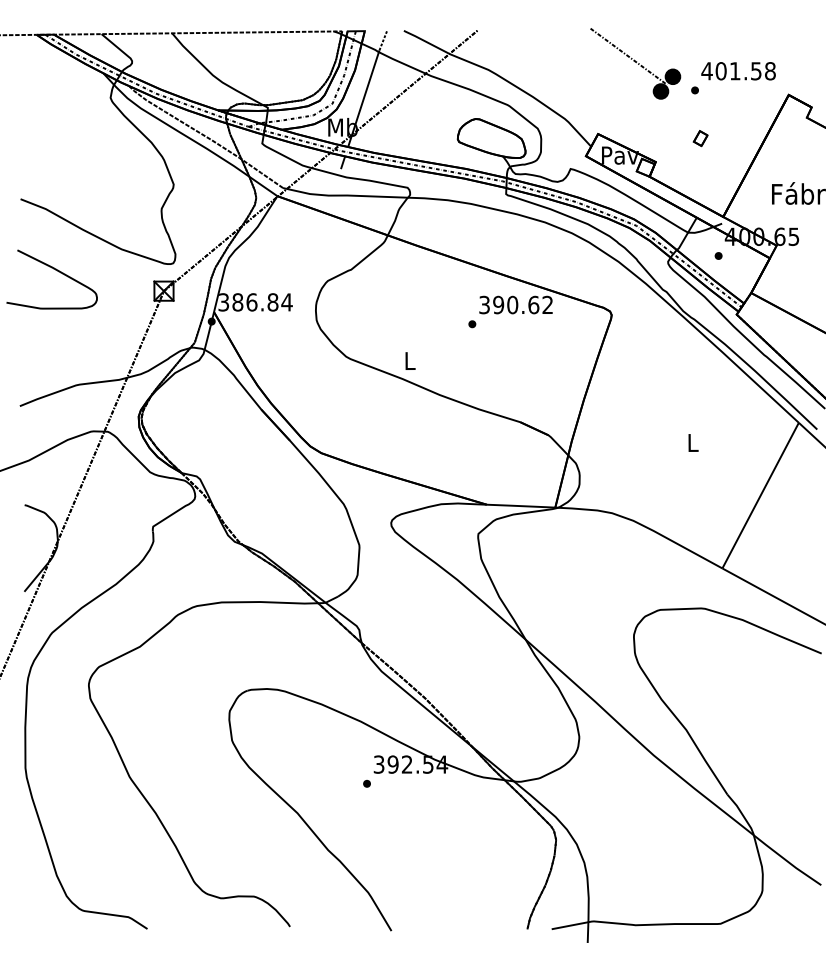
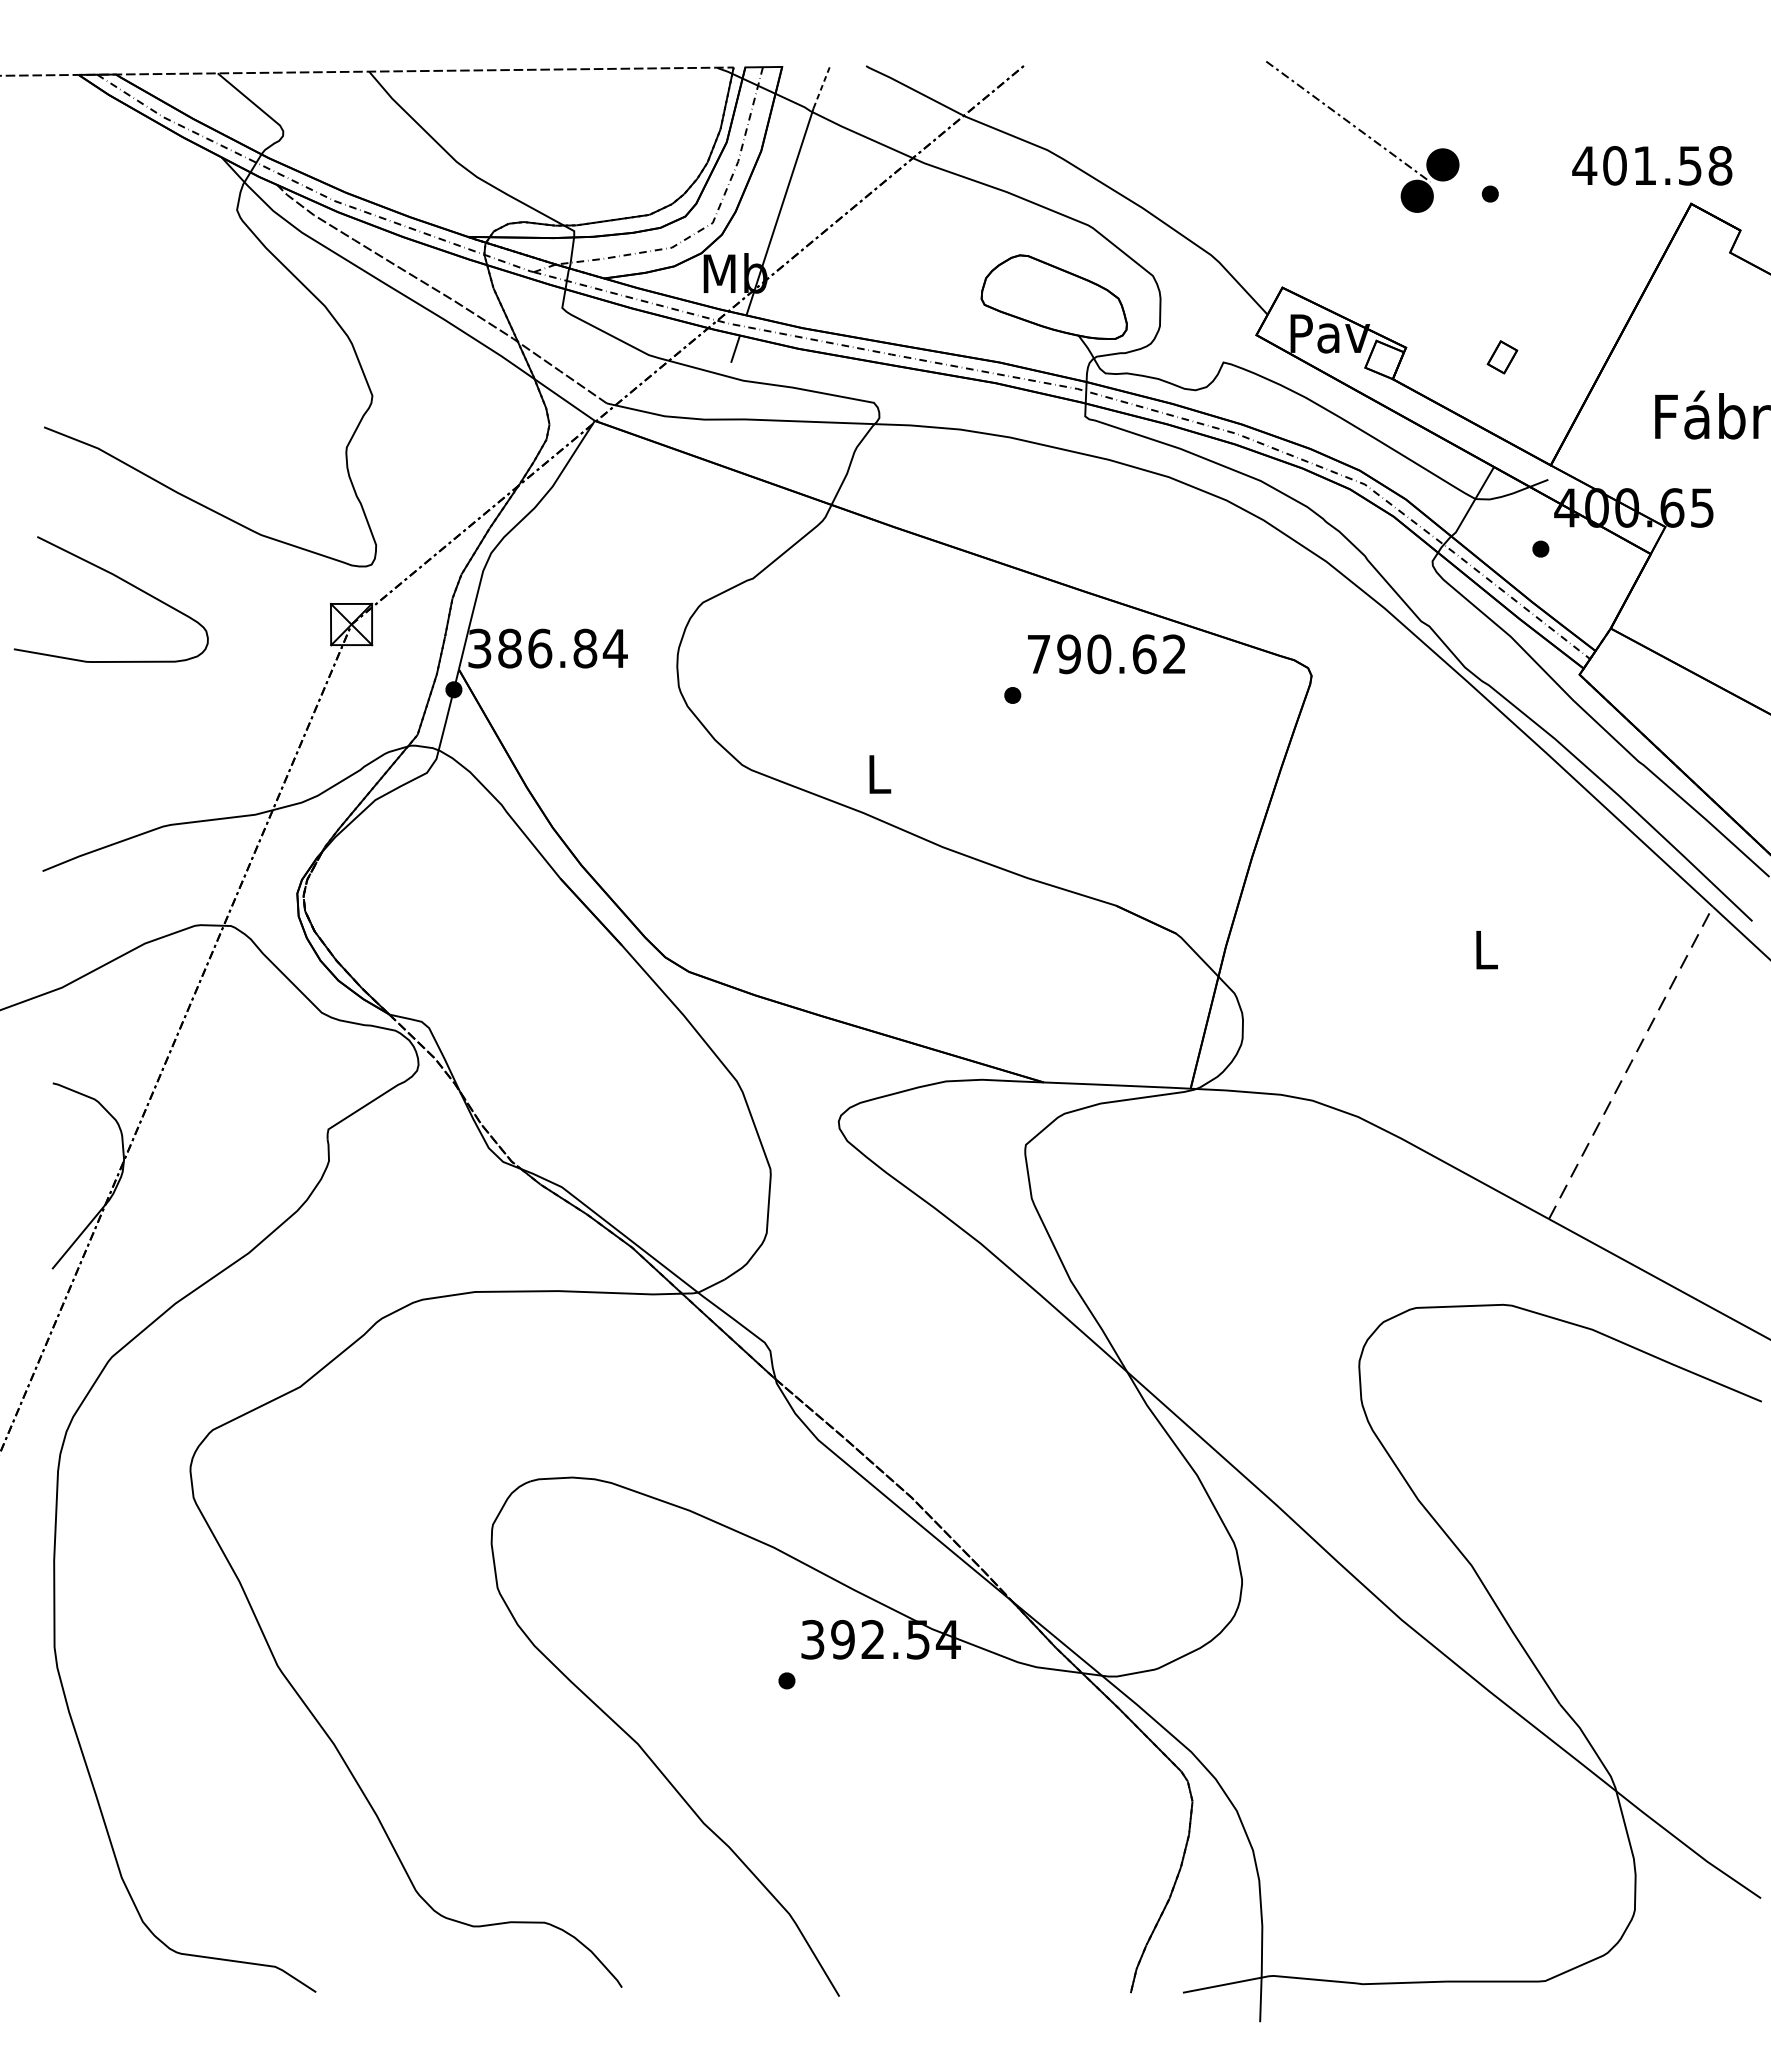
text: (738, 71) -> (1652, 166), moved
part: (700, 138) -> (1501, 357), moved
text: (484, 304) -> (1038, 653), 390.62 -> 790.62
line: (760, 495) -> (1630, 1062), solid -> dashed

